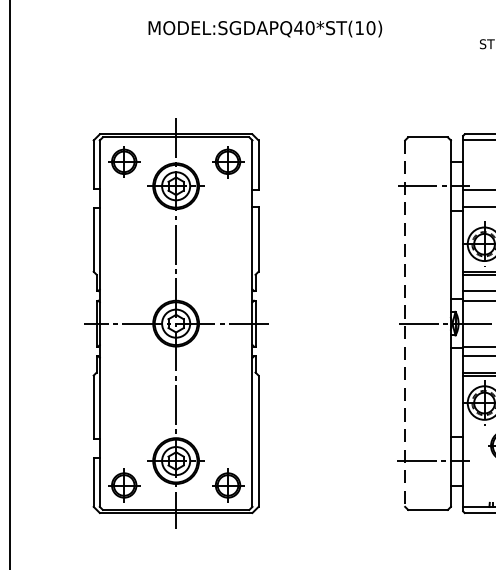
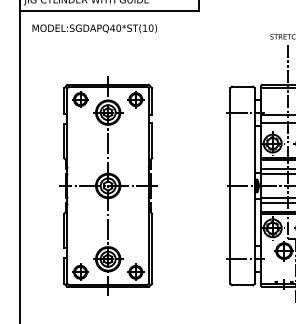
text: (264, 28) -> (94, 28), moved
line: (405, 322) -> (230, 185), dashed -> solid

